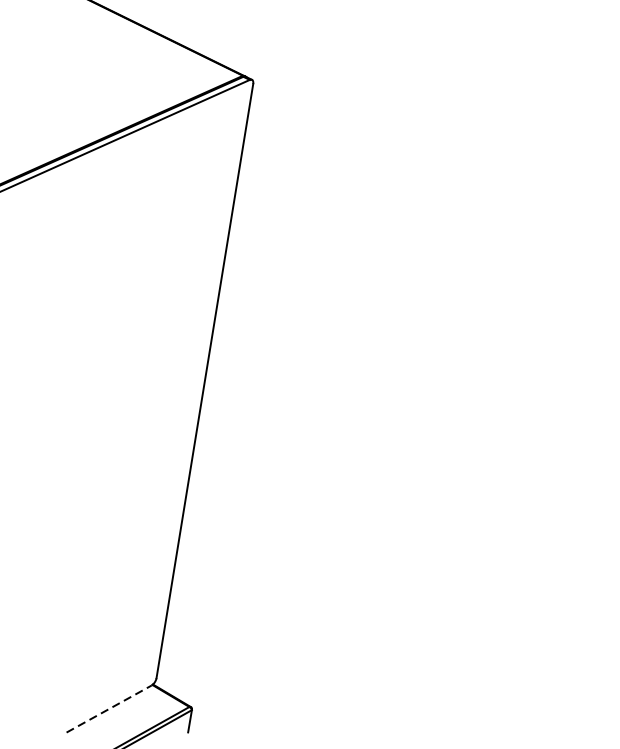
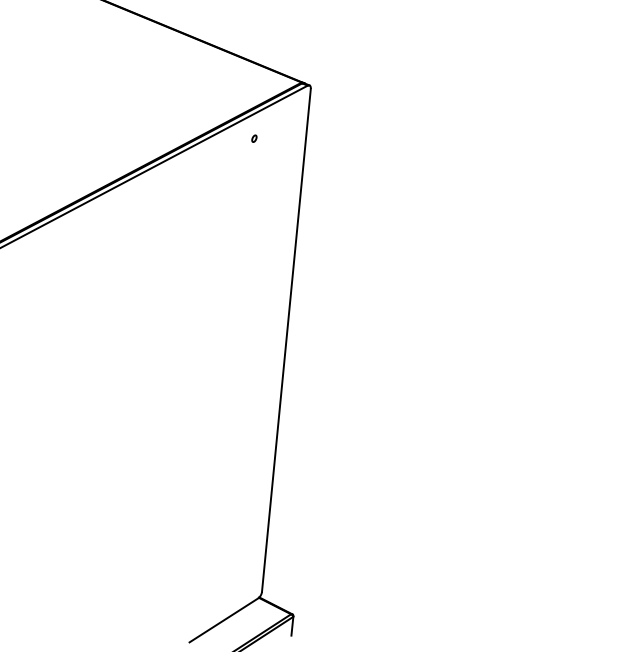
part: (182, 138) -> (254, 138), added
line: (108, 709) -> (223, 620), dashed -> solid

